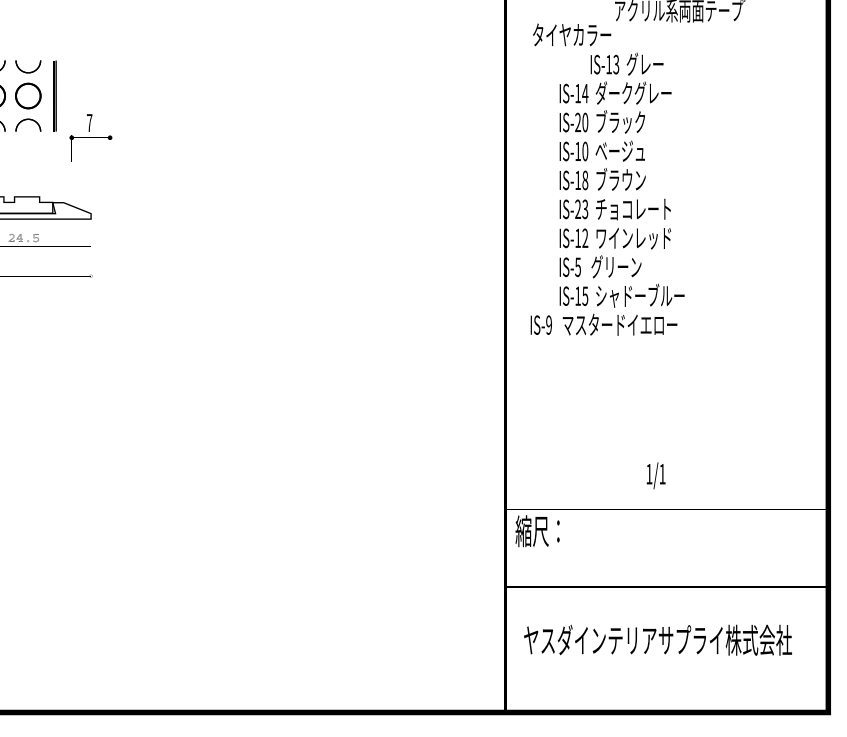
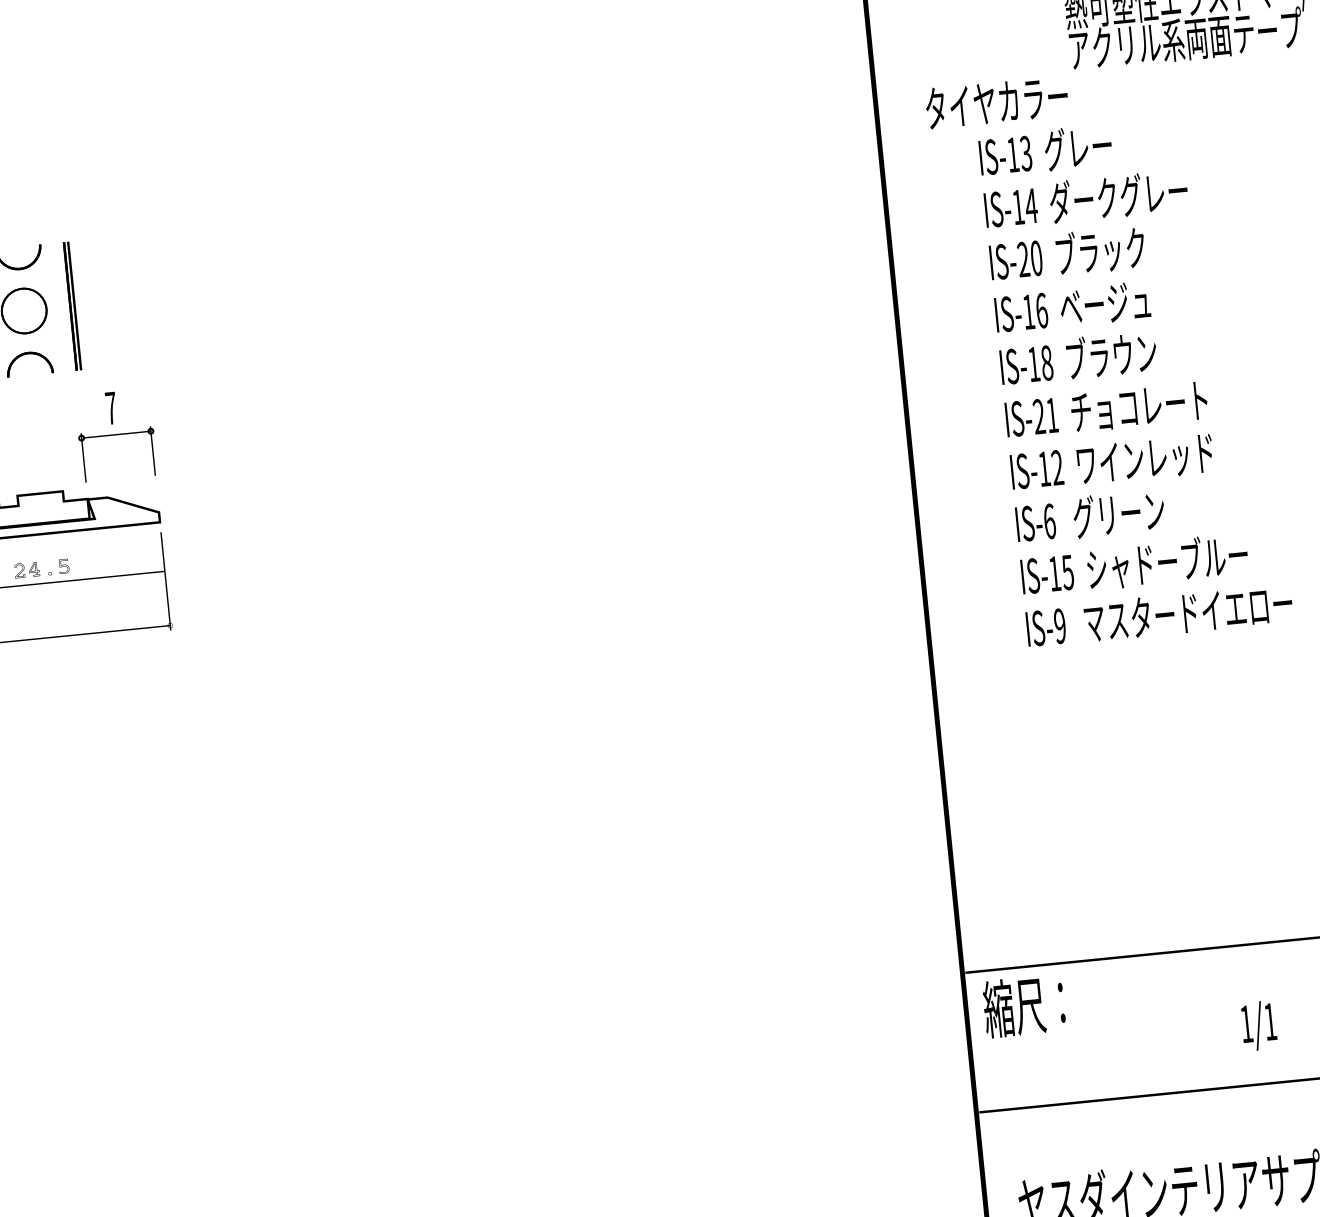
text: (626, 63) -> (1044, 149), moved
part: (90, 137) -> (115, 434), moved
text: (585, 150) -> (1042, 308), IS-10 -> IS-16
text: (585, 209) -> (1052, 415), IS-23 -> IS-21
text: (578, 266) -> (1050, 520), IS-5 -> IS-6
text: (603, 324) -> (1158, 615), moved
text: (655, 475) -> (1257, 1025), moved

